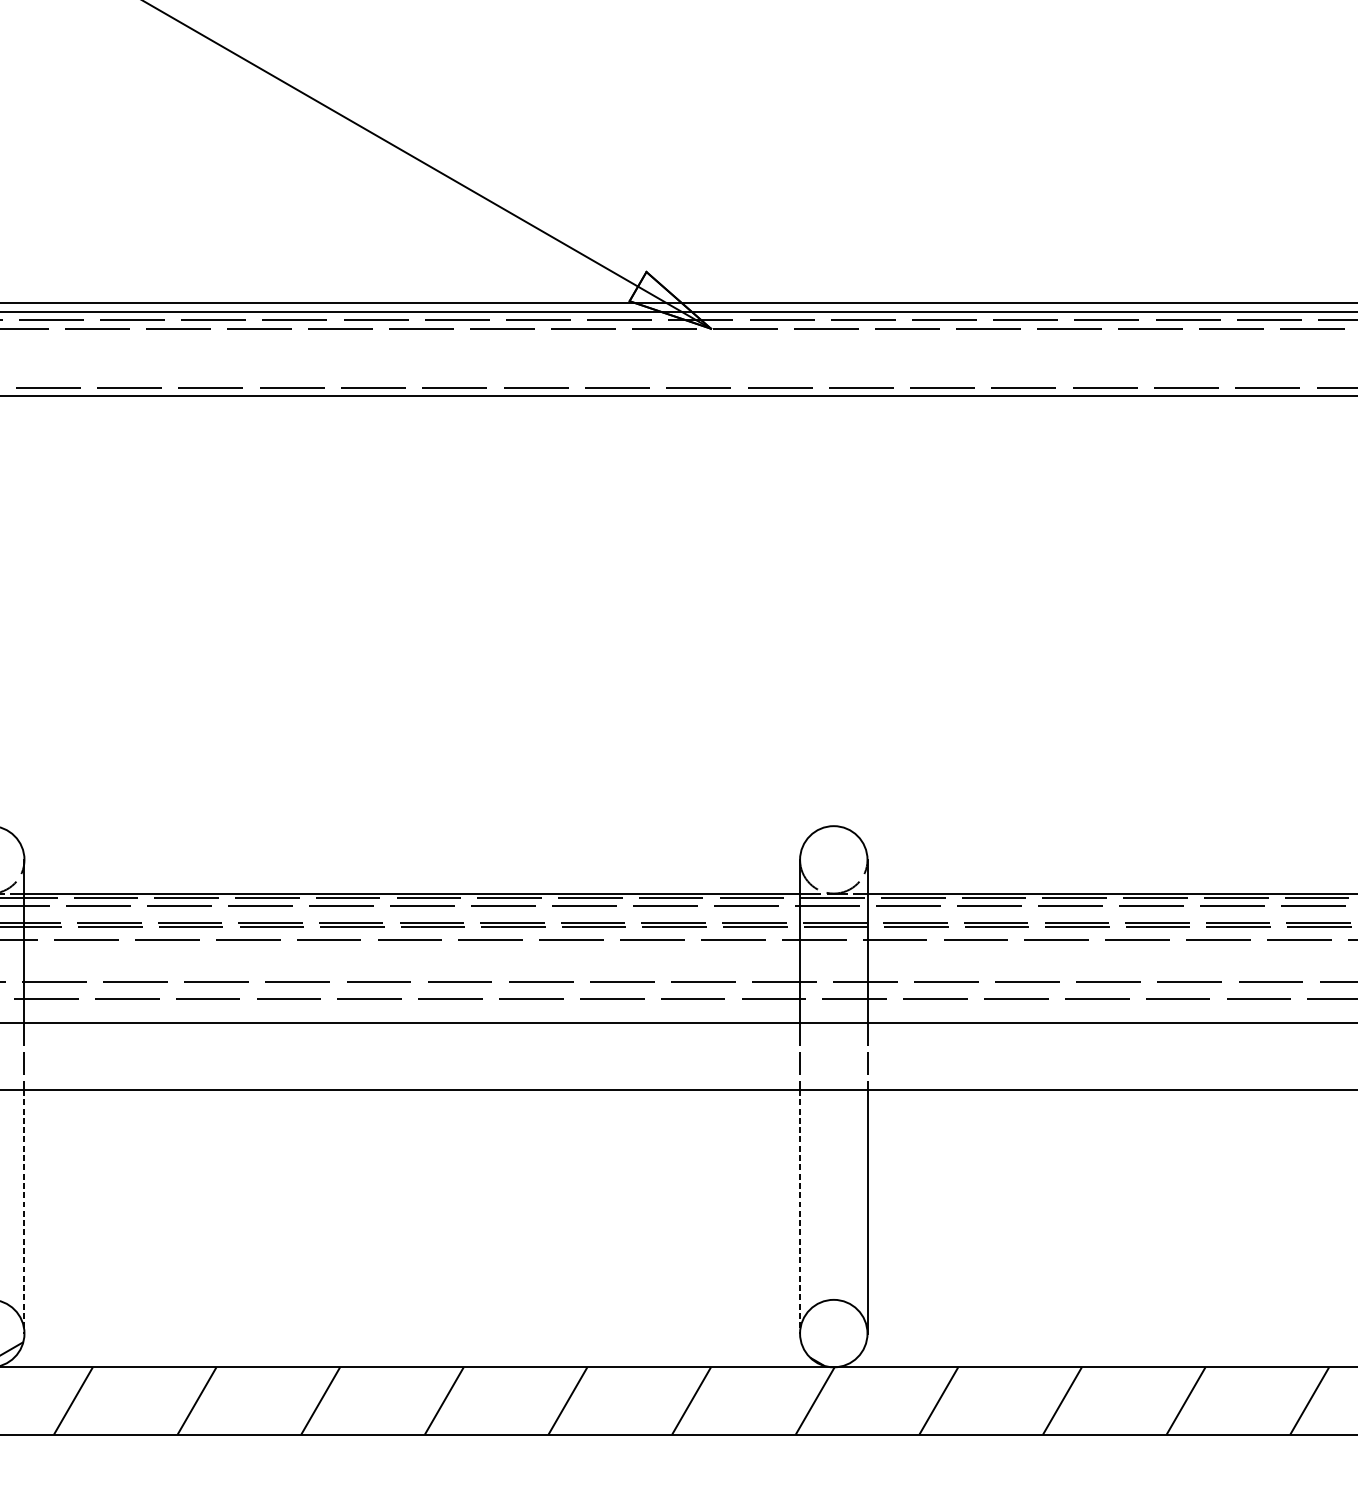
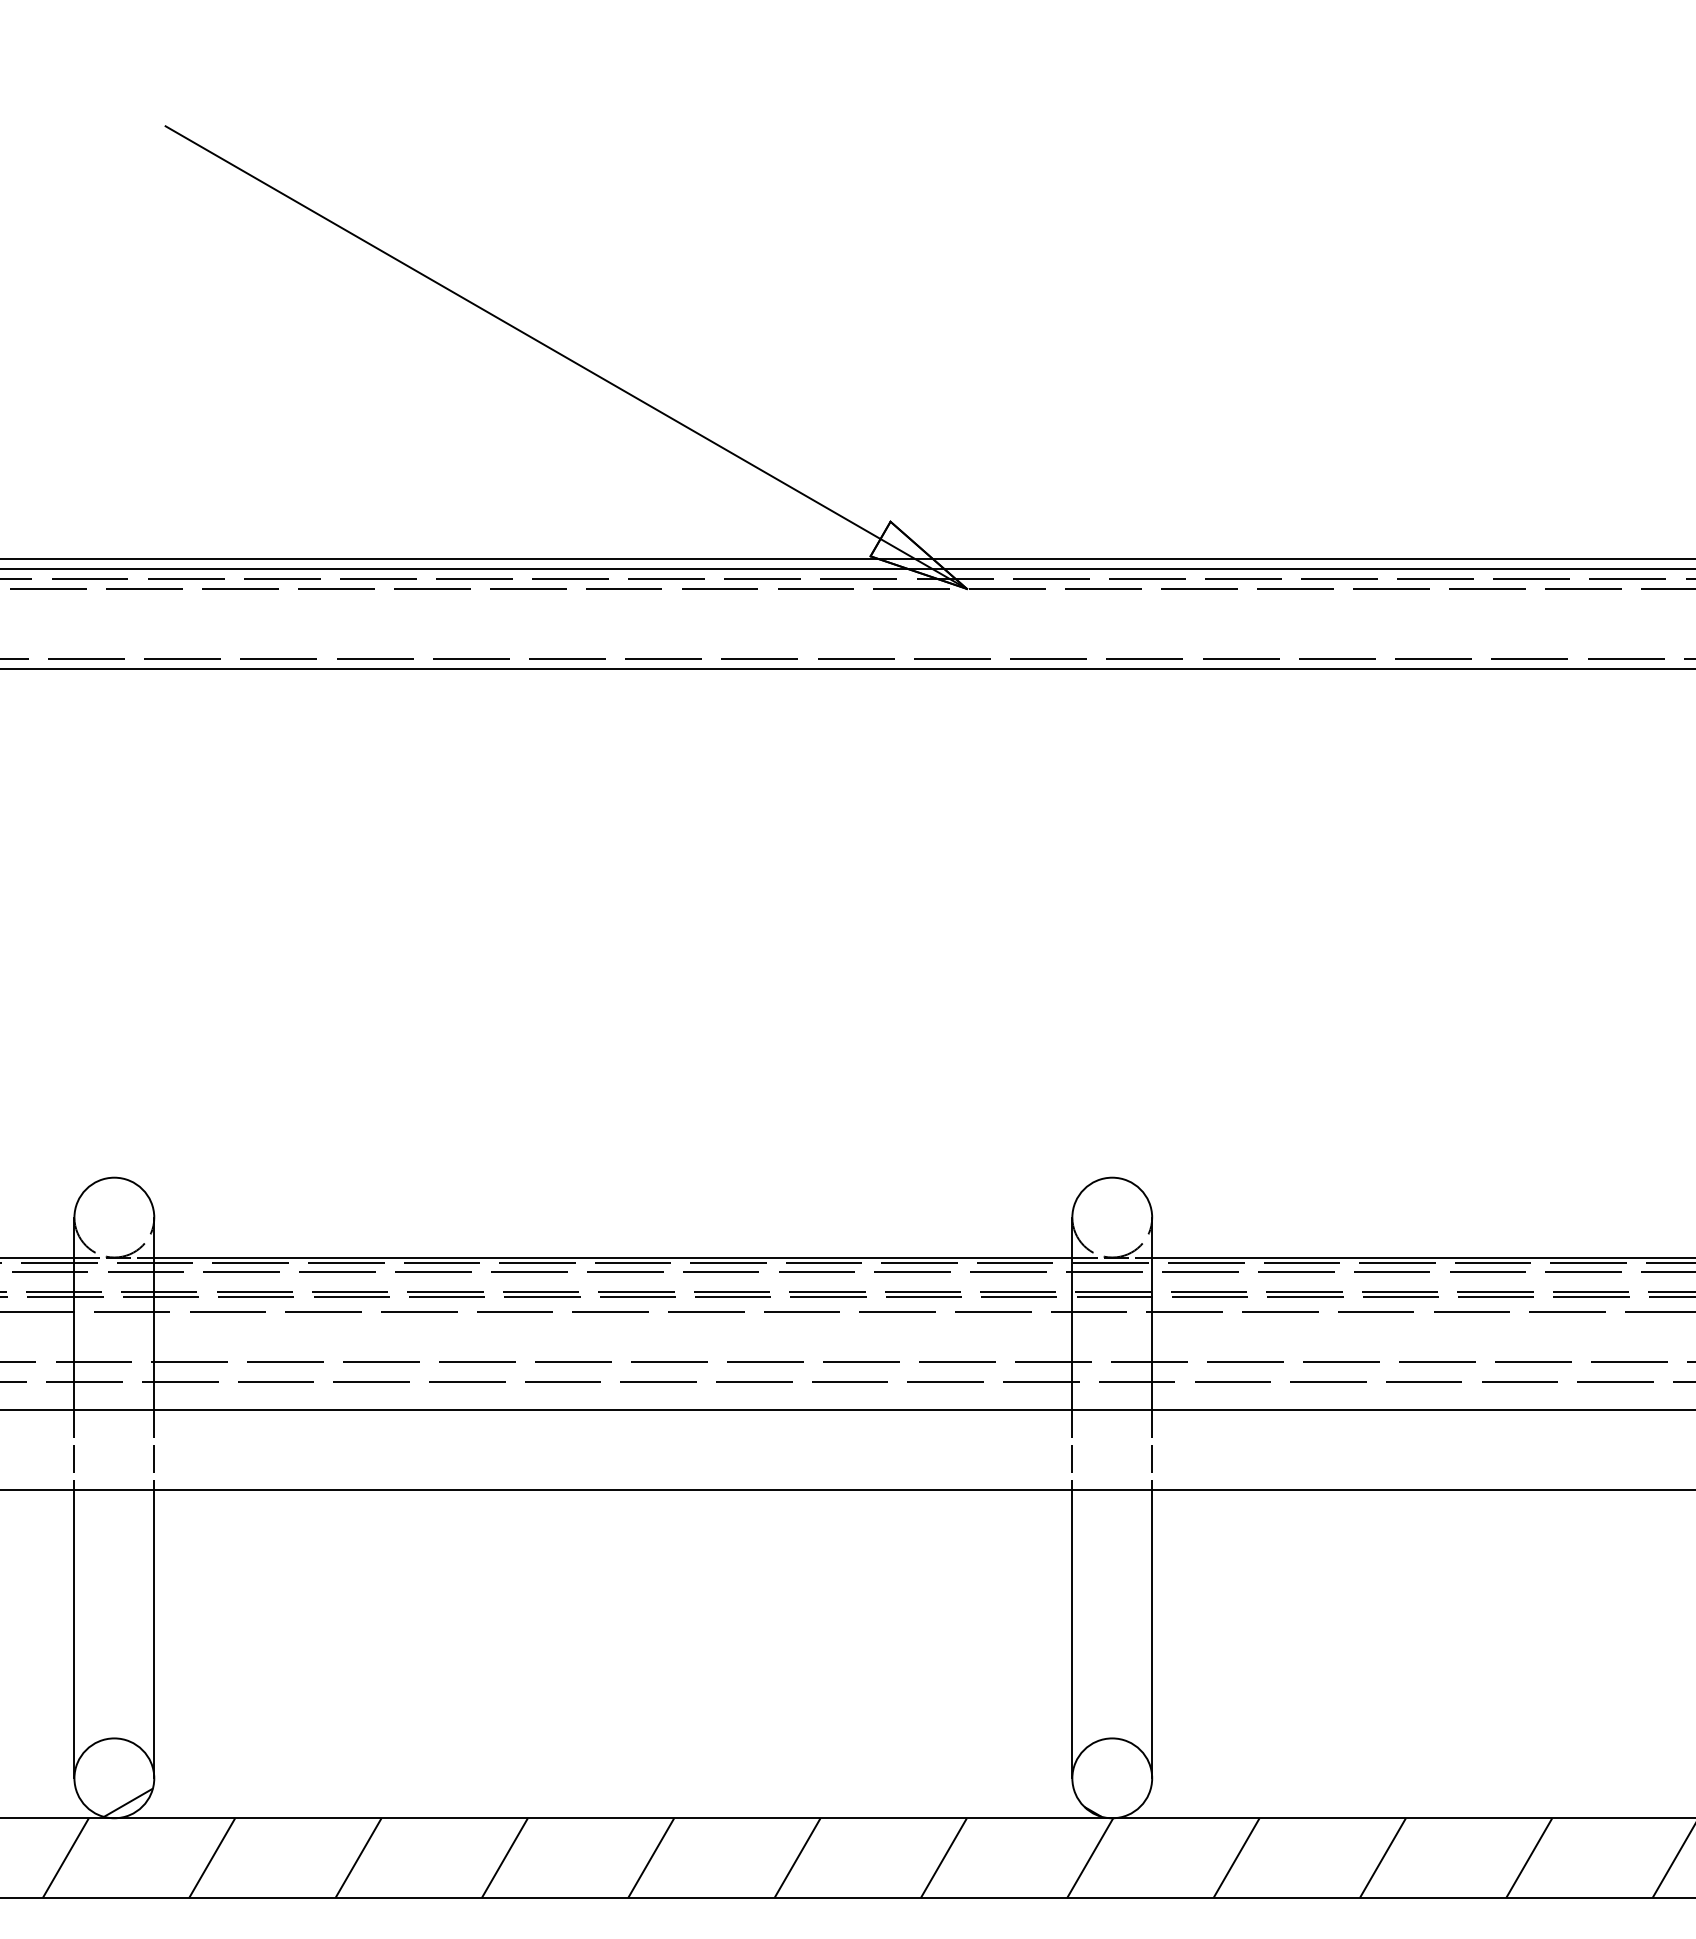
line: (24, 1212) -> (154, 1634), dashed -> solid
line: (800, 1212) -> (1072, 1634), dashed -> solid

